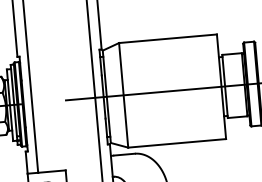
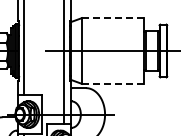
line: (167, 39) -> (112, 18), solid -> dashed
line: (176, 142) -> (112, 83), solid -> dashed

